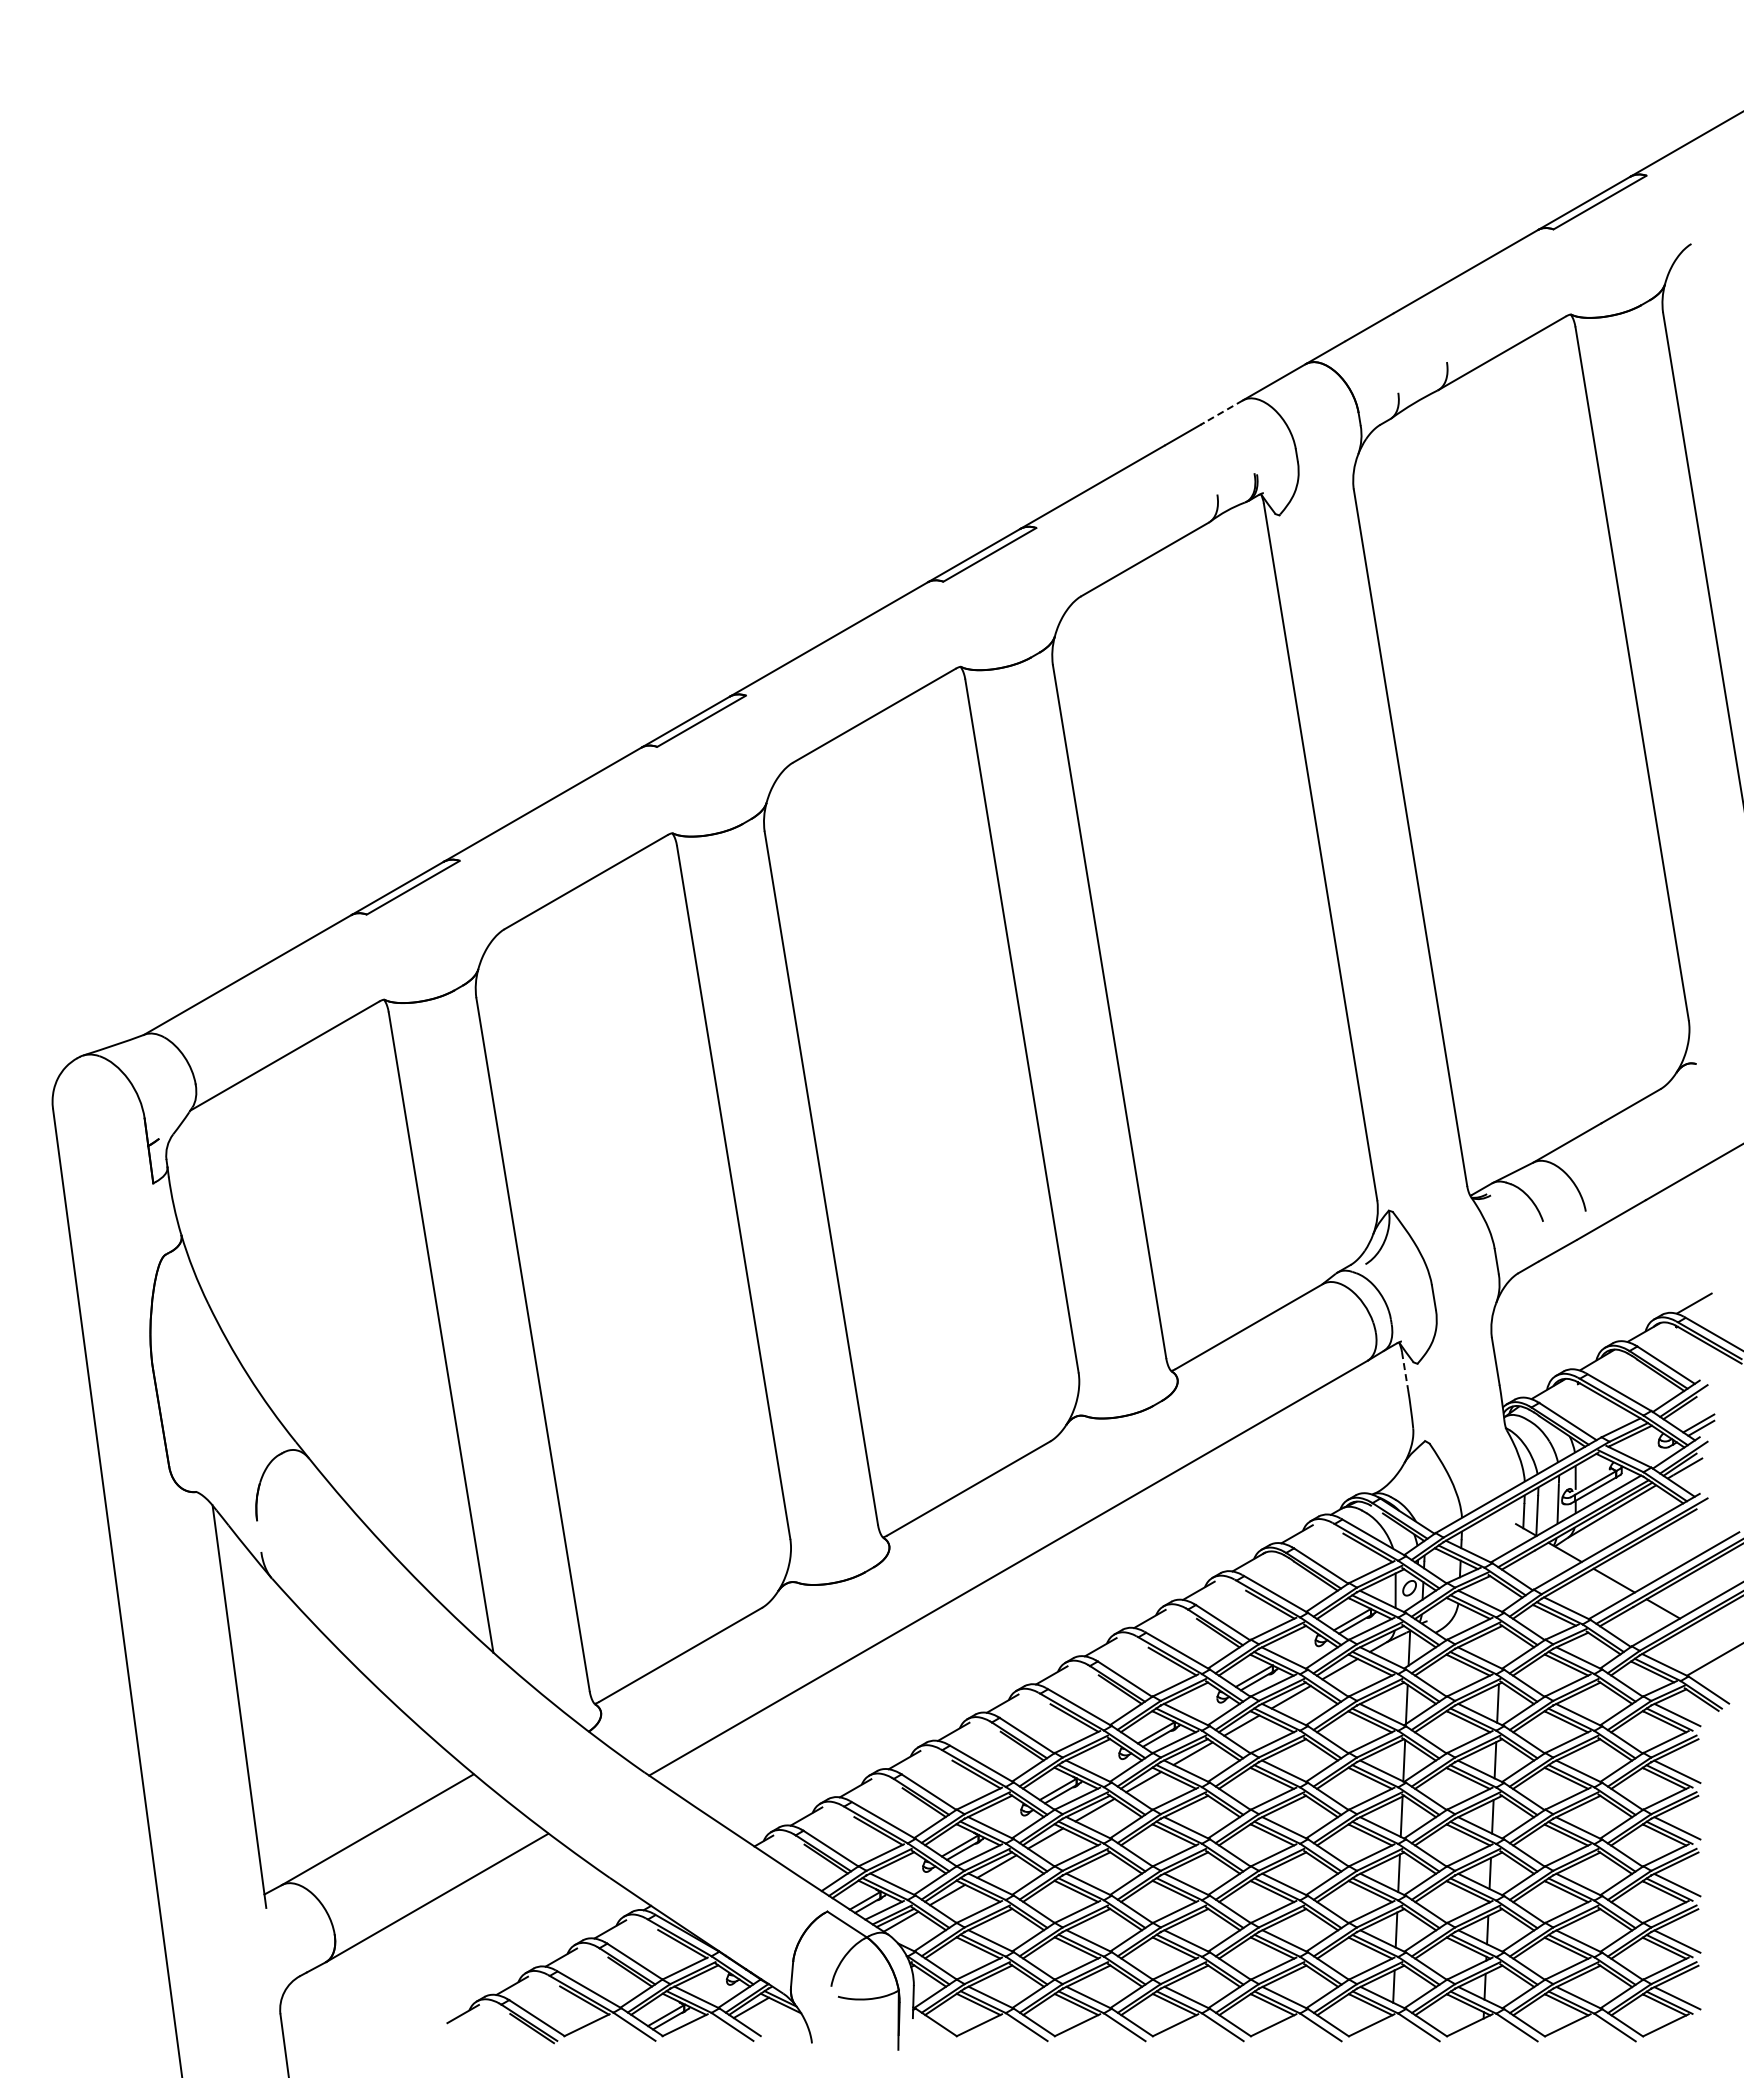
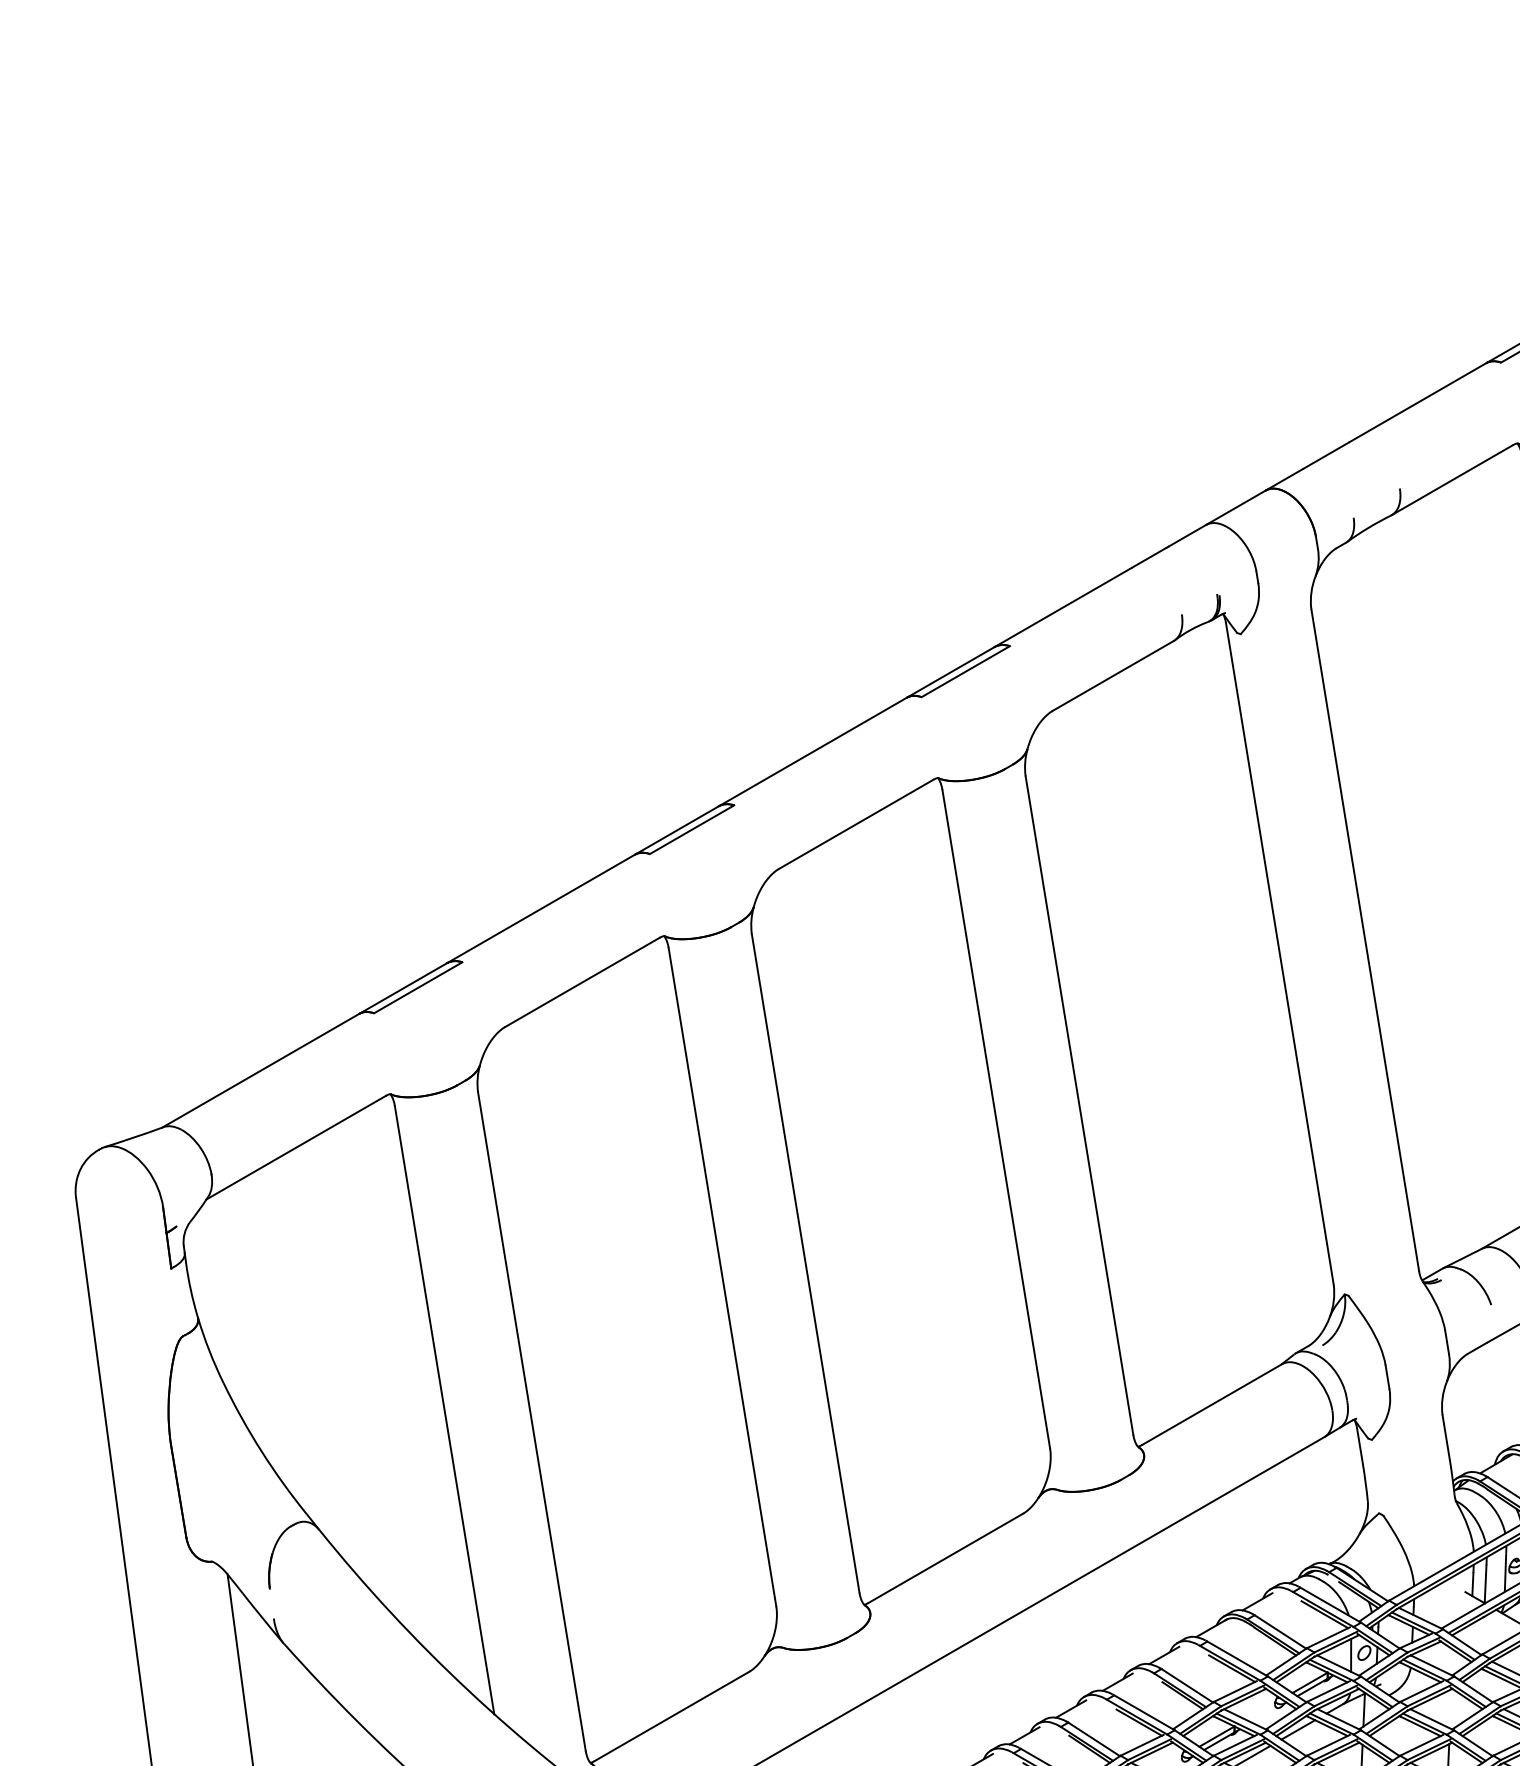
line: (1223, 411) -> (1187, 535), dashed -> solid
line: (1404, 1370) -> (1359, 1446), dashed -> solid

